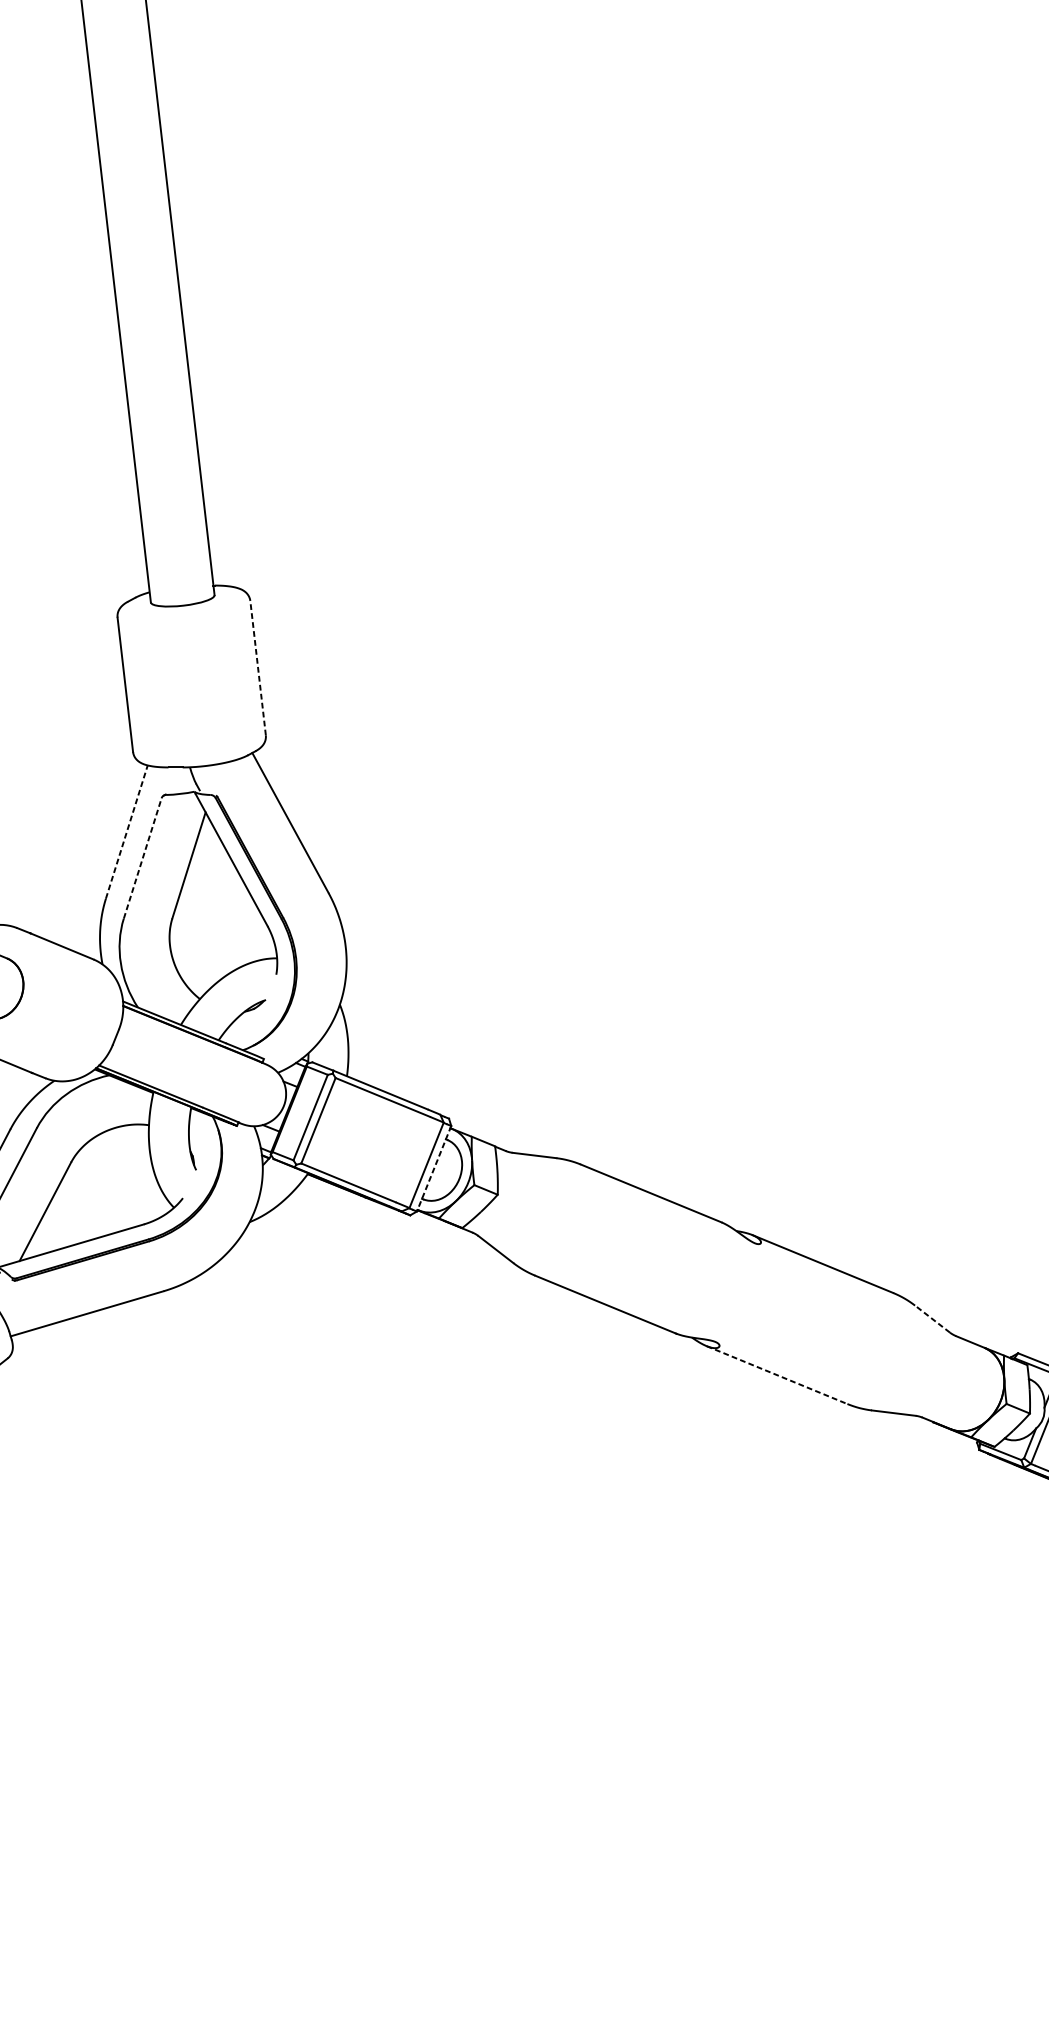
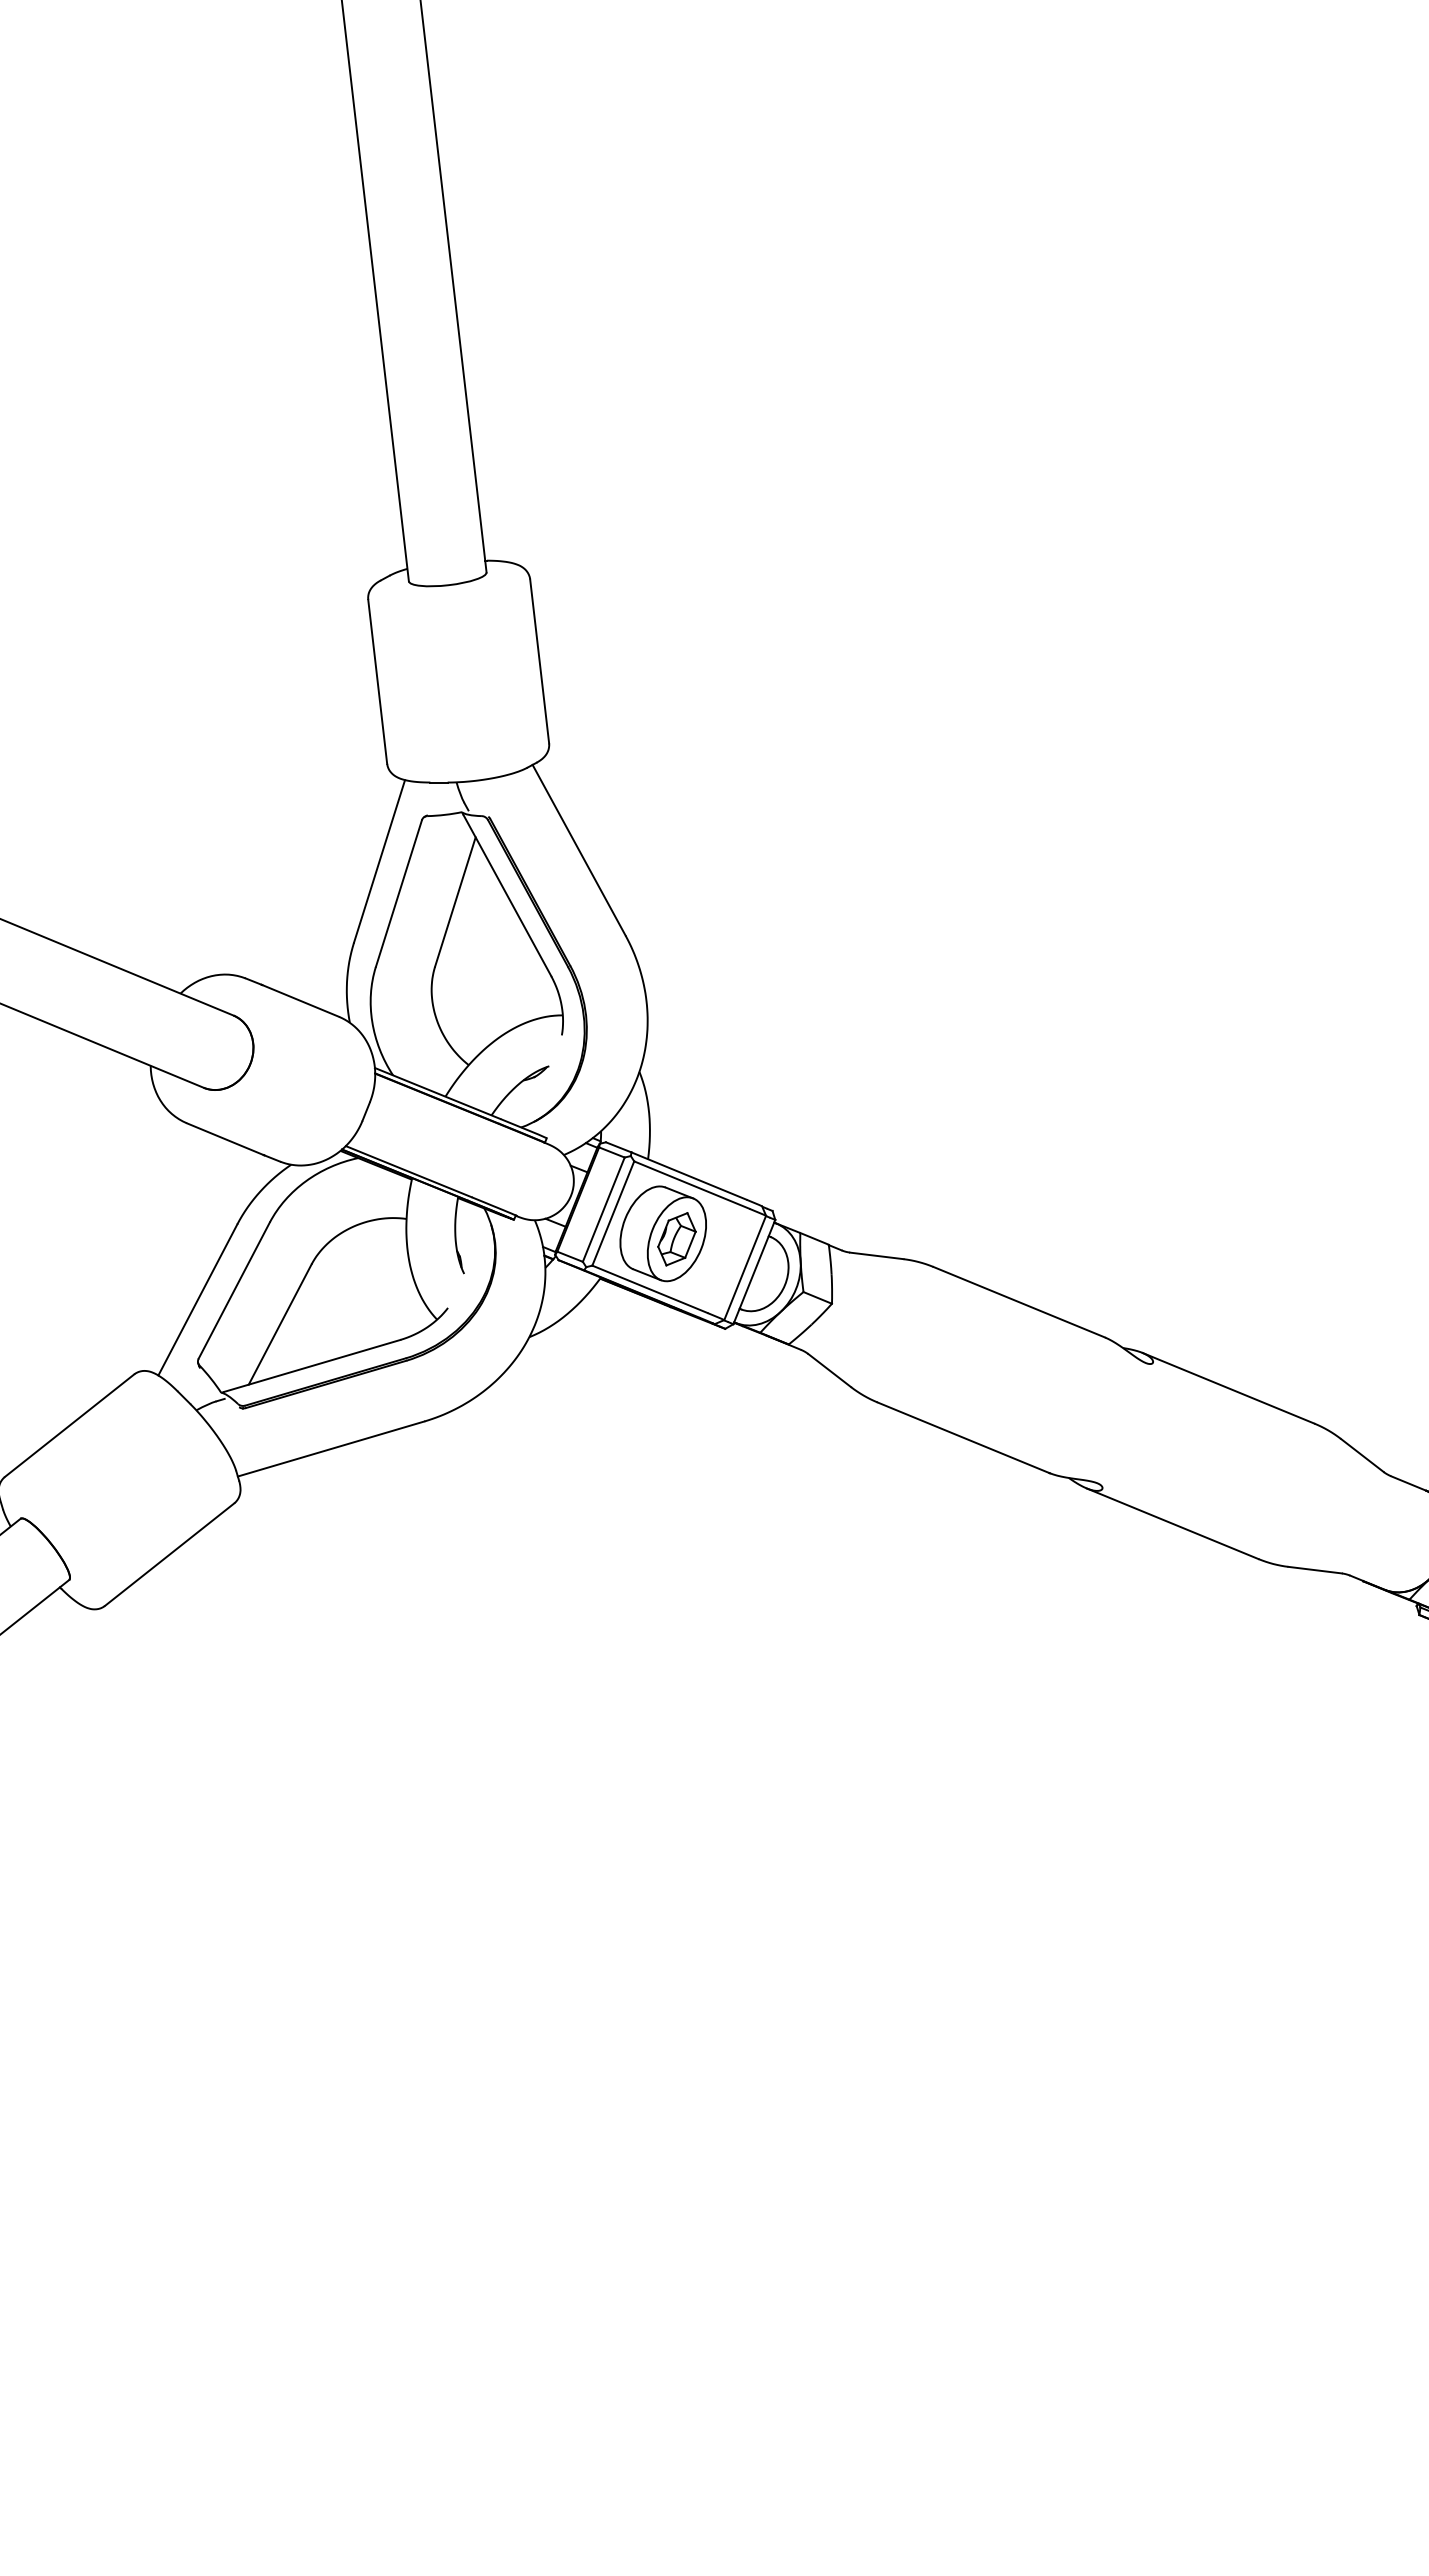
line: (257, 668) -> (539, 661), dashed -> solid
line: (126, 831) -> (379, 860), dashed -> solid
line: (142, 858) -> (398, 893), dashed -> solid
part: (358, 1137) -> (662, 1233), added
line: (434, 1169) -> (754, 1272), dashed -> solid
line: (932, 1319) -> (1362, 1455), dashed -> solid
line: (776, 1374) -> (1172, 1523), dashed -> solid

